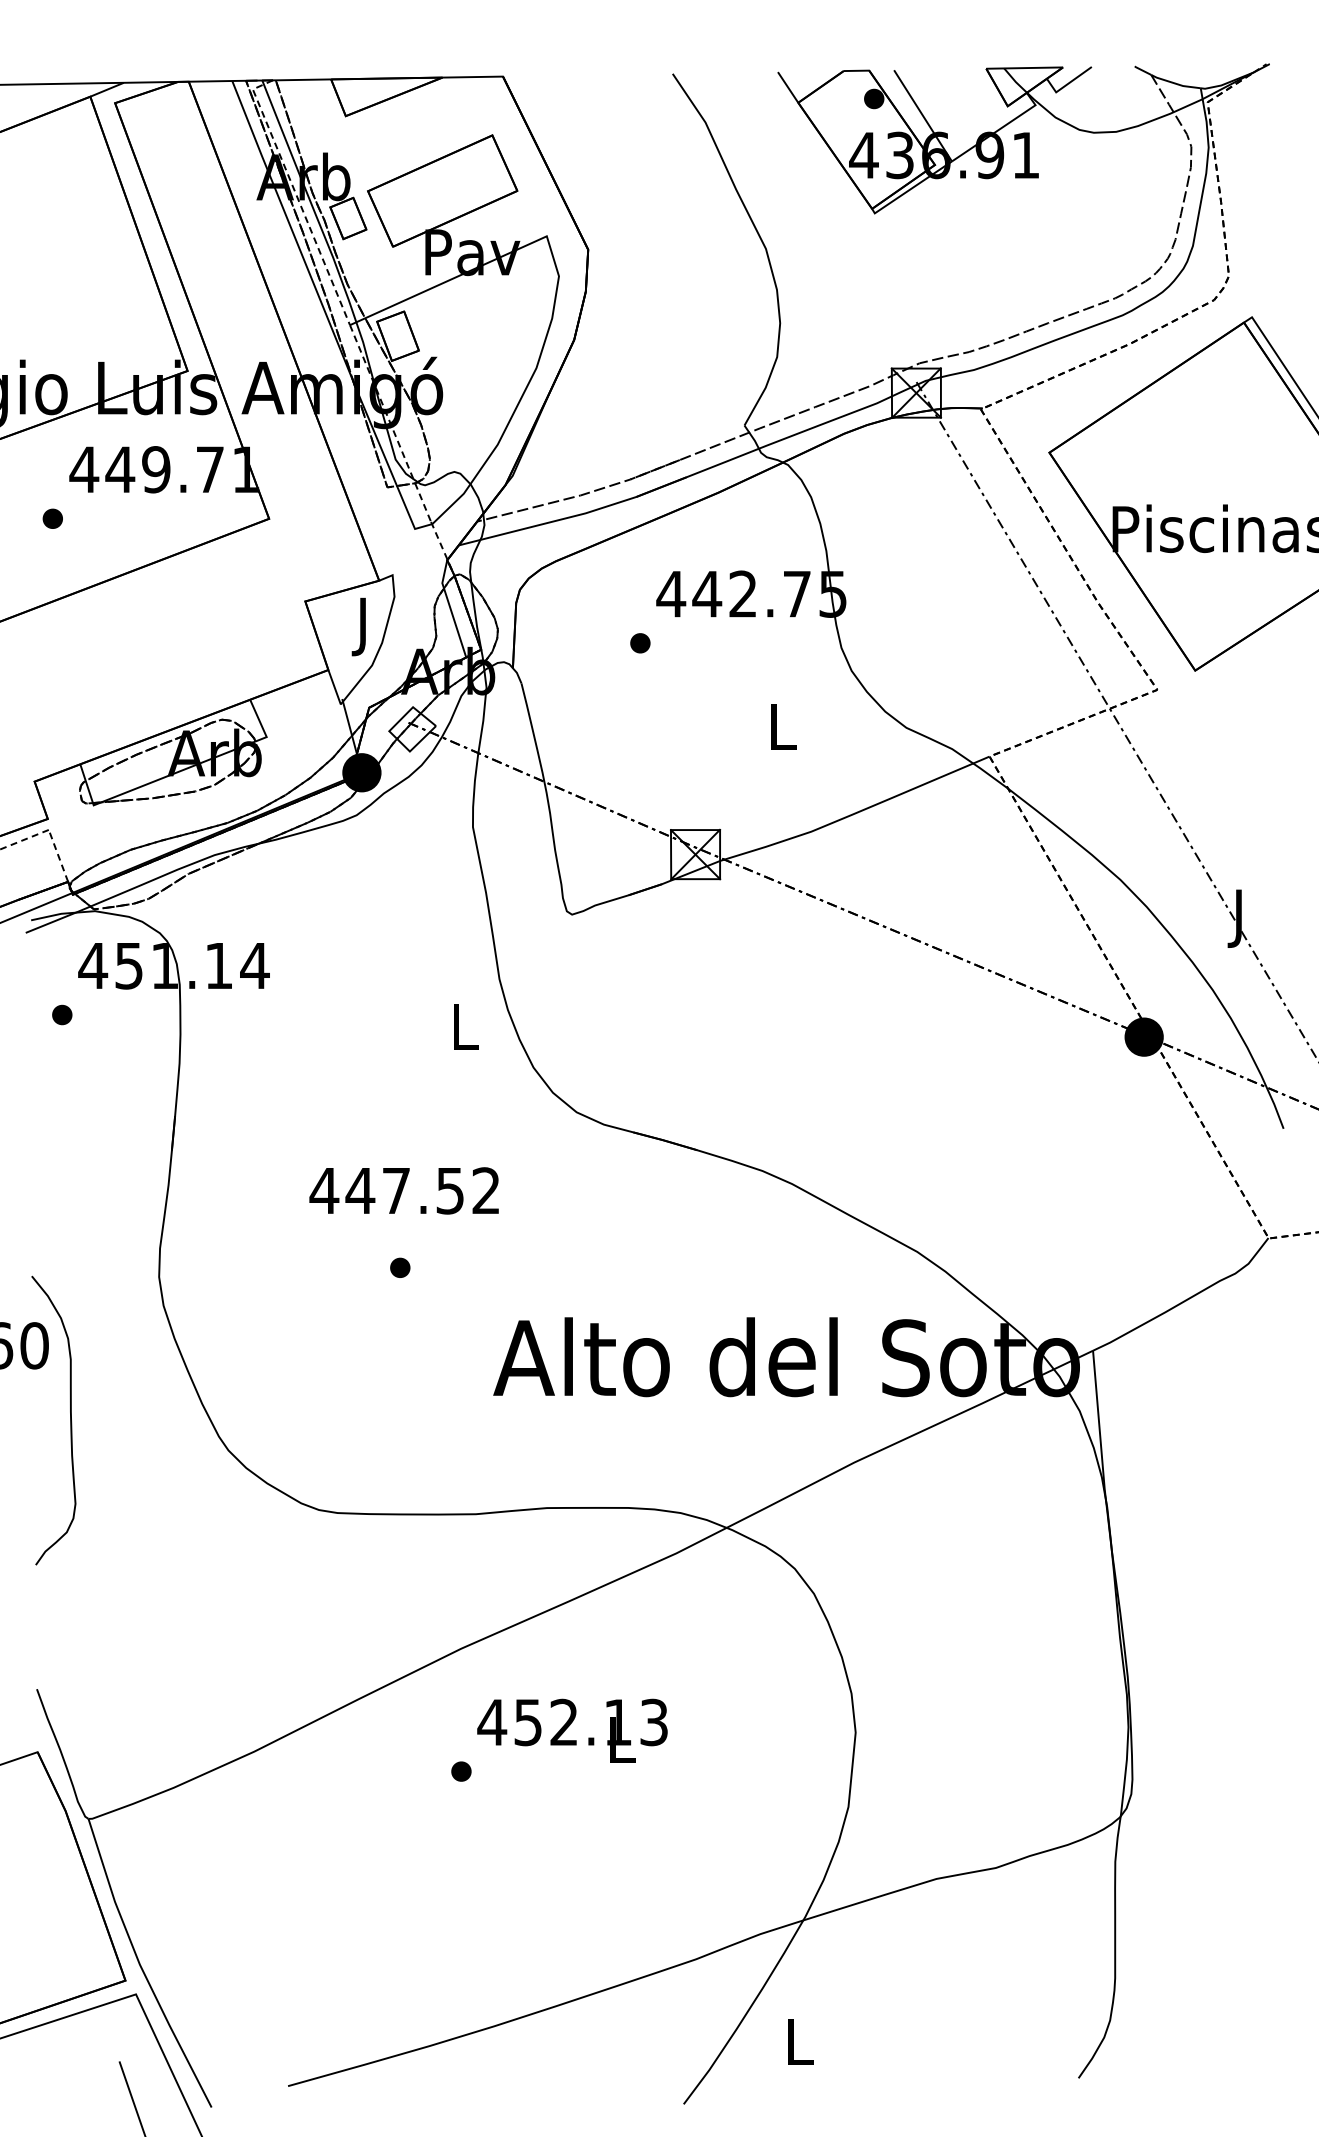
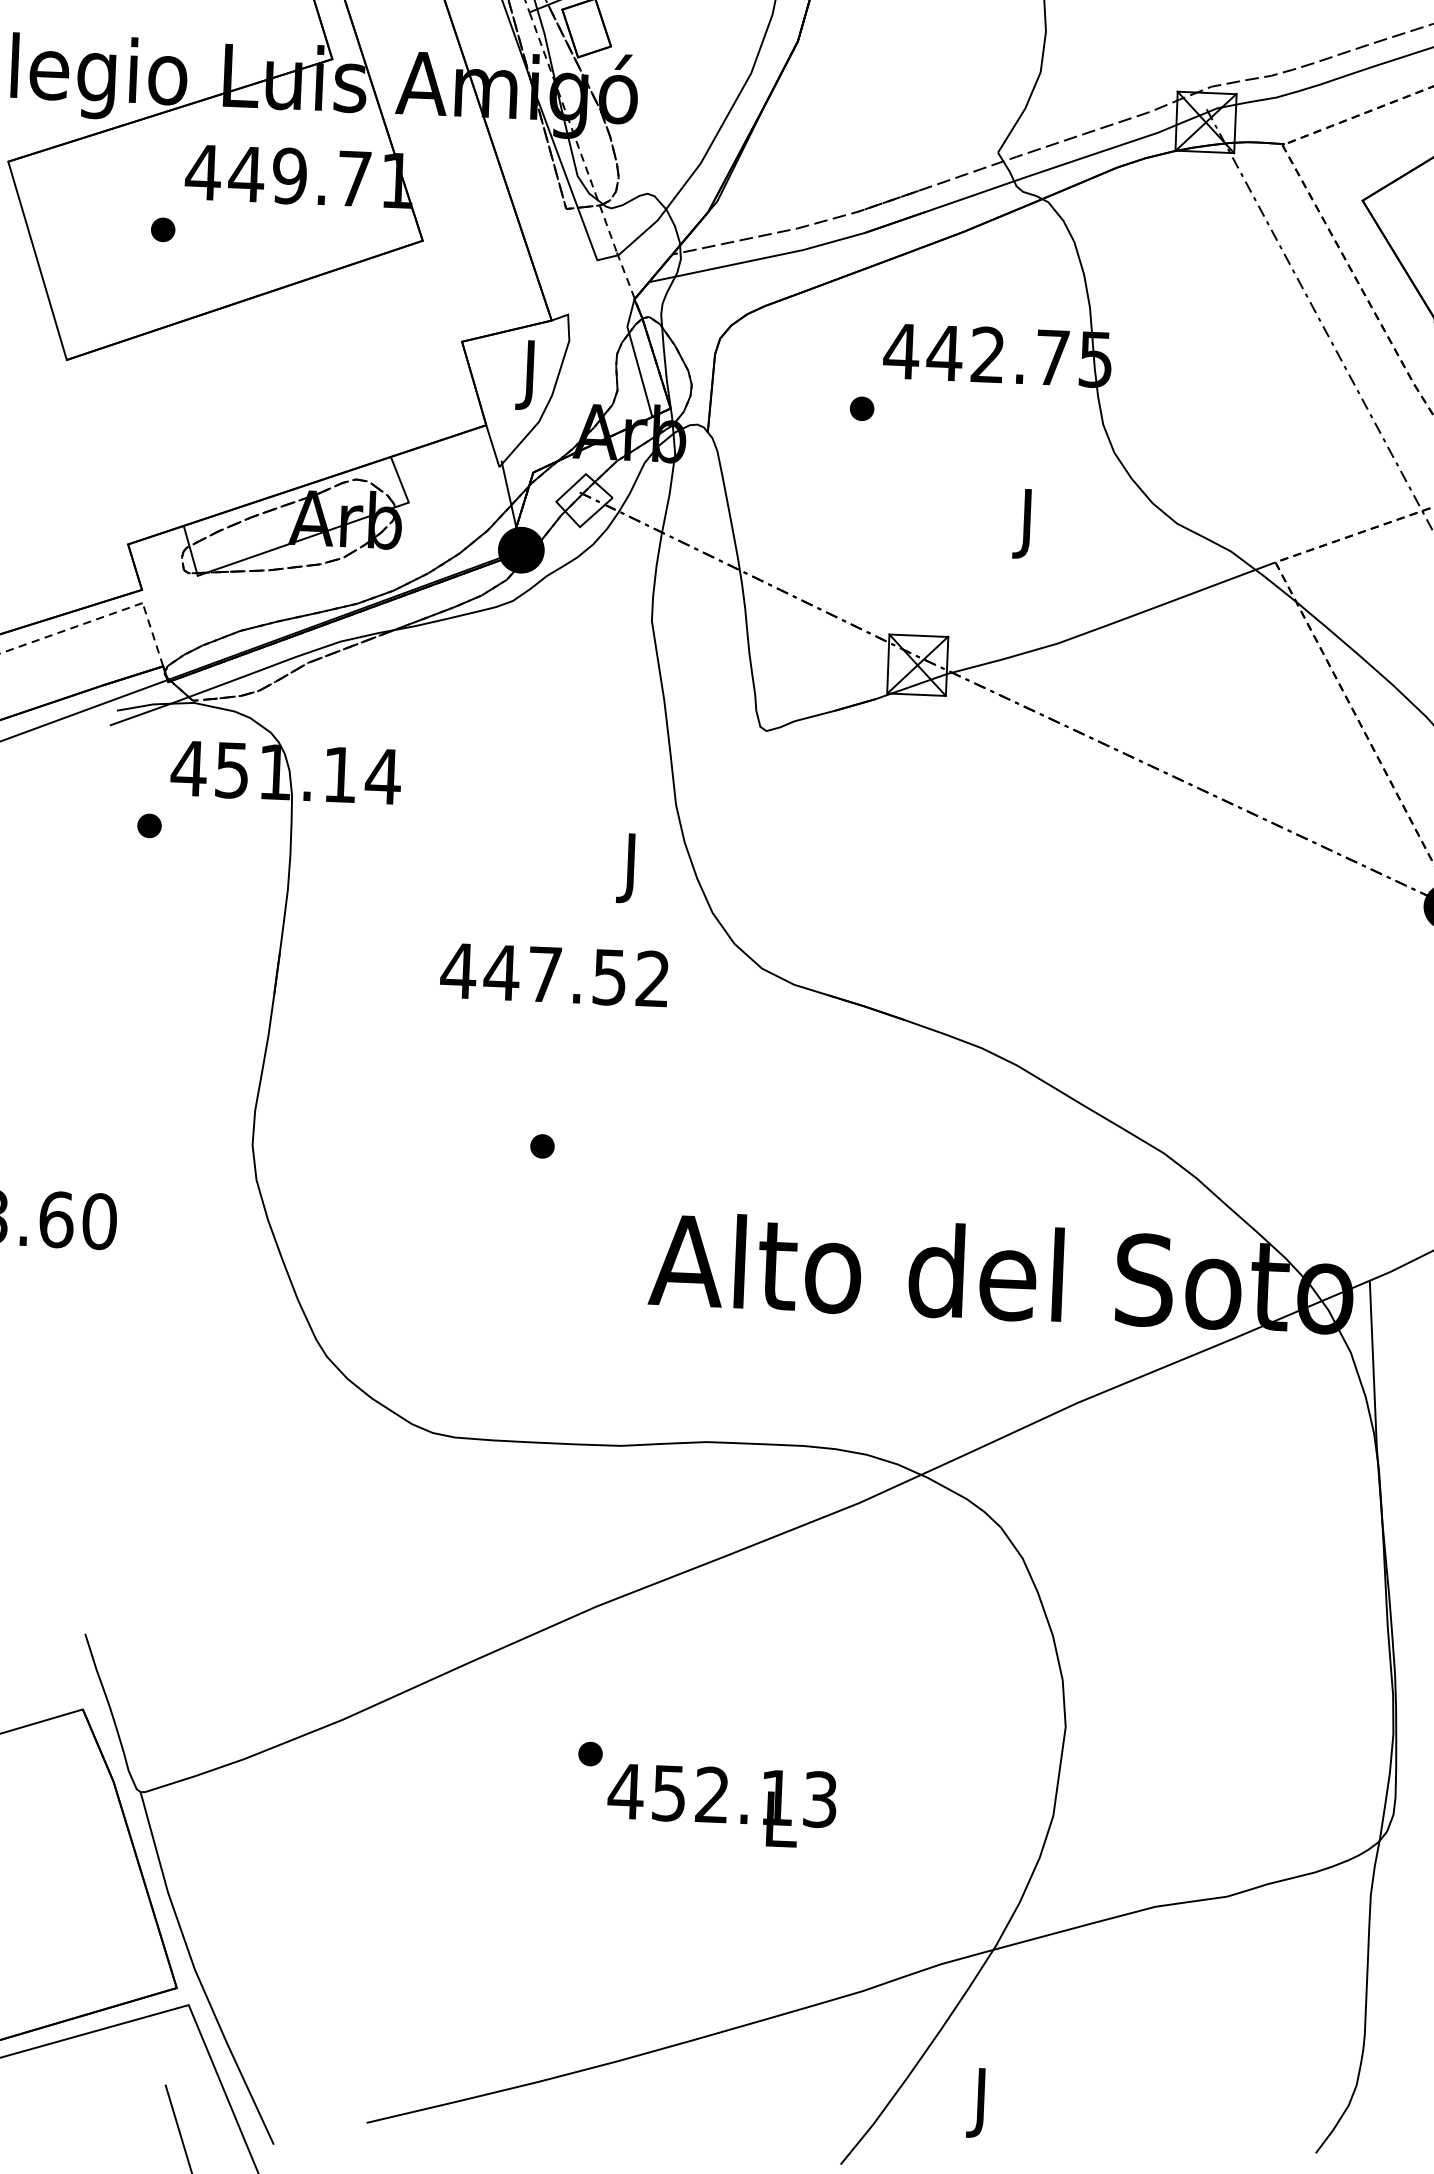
text: (783, 733) -> (1029, 524), L -> J
text: (465, 1033) -> (632, 868), L -> J
text: (403, 1190) -> (553, 974), moved
curve: (70, 1420) -> (138, 1312), removed
text: (572, 1730) -> (721, 1805), moved
text: (800, 2048) -> (983, 2103), L -> J

